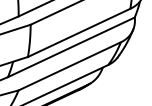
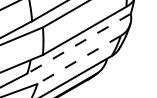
line: (71, 47) -> (79, 43), solid -> dashed
line: (69, 66) -> (78, 60), solid -> dashed

